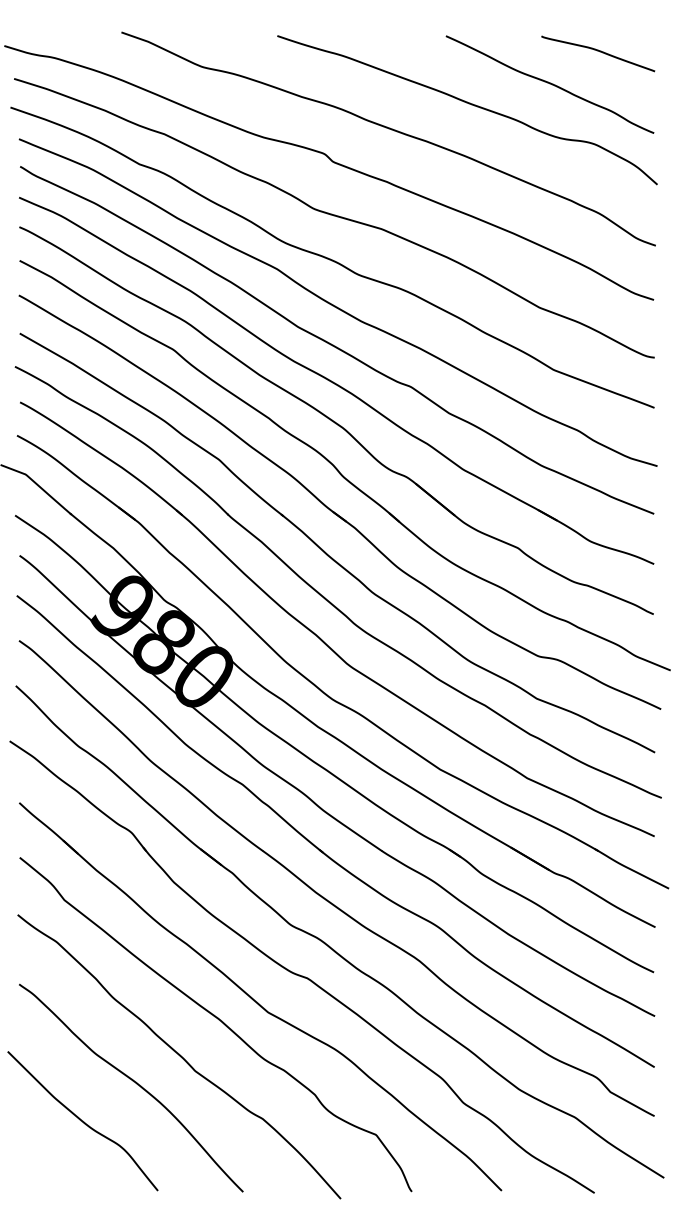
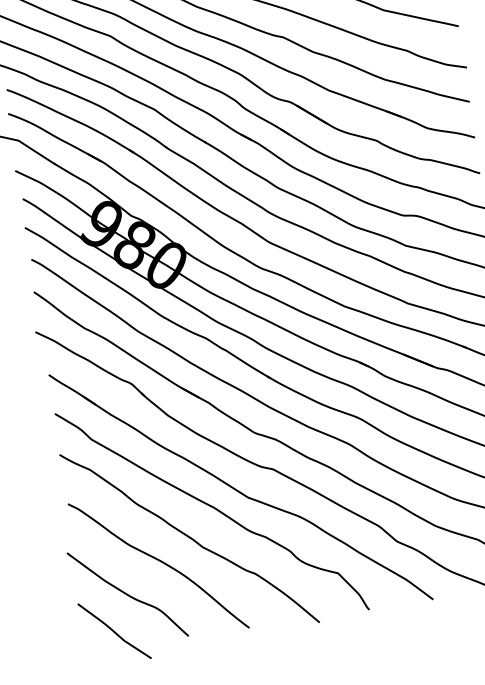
curve: (56, 1168) -> (114, 631), added

